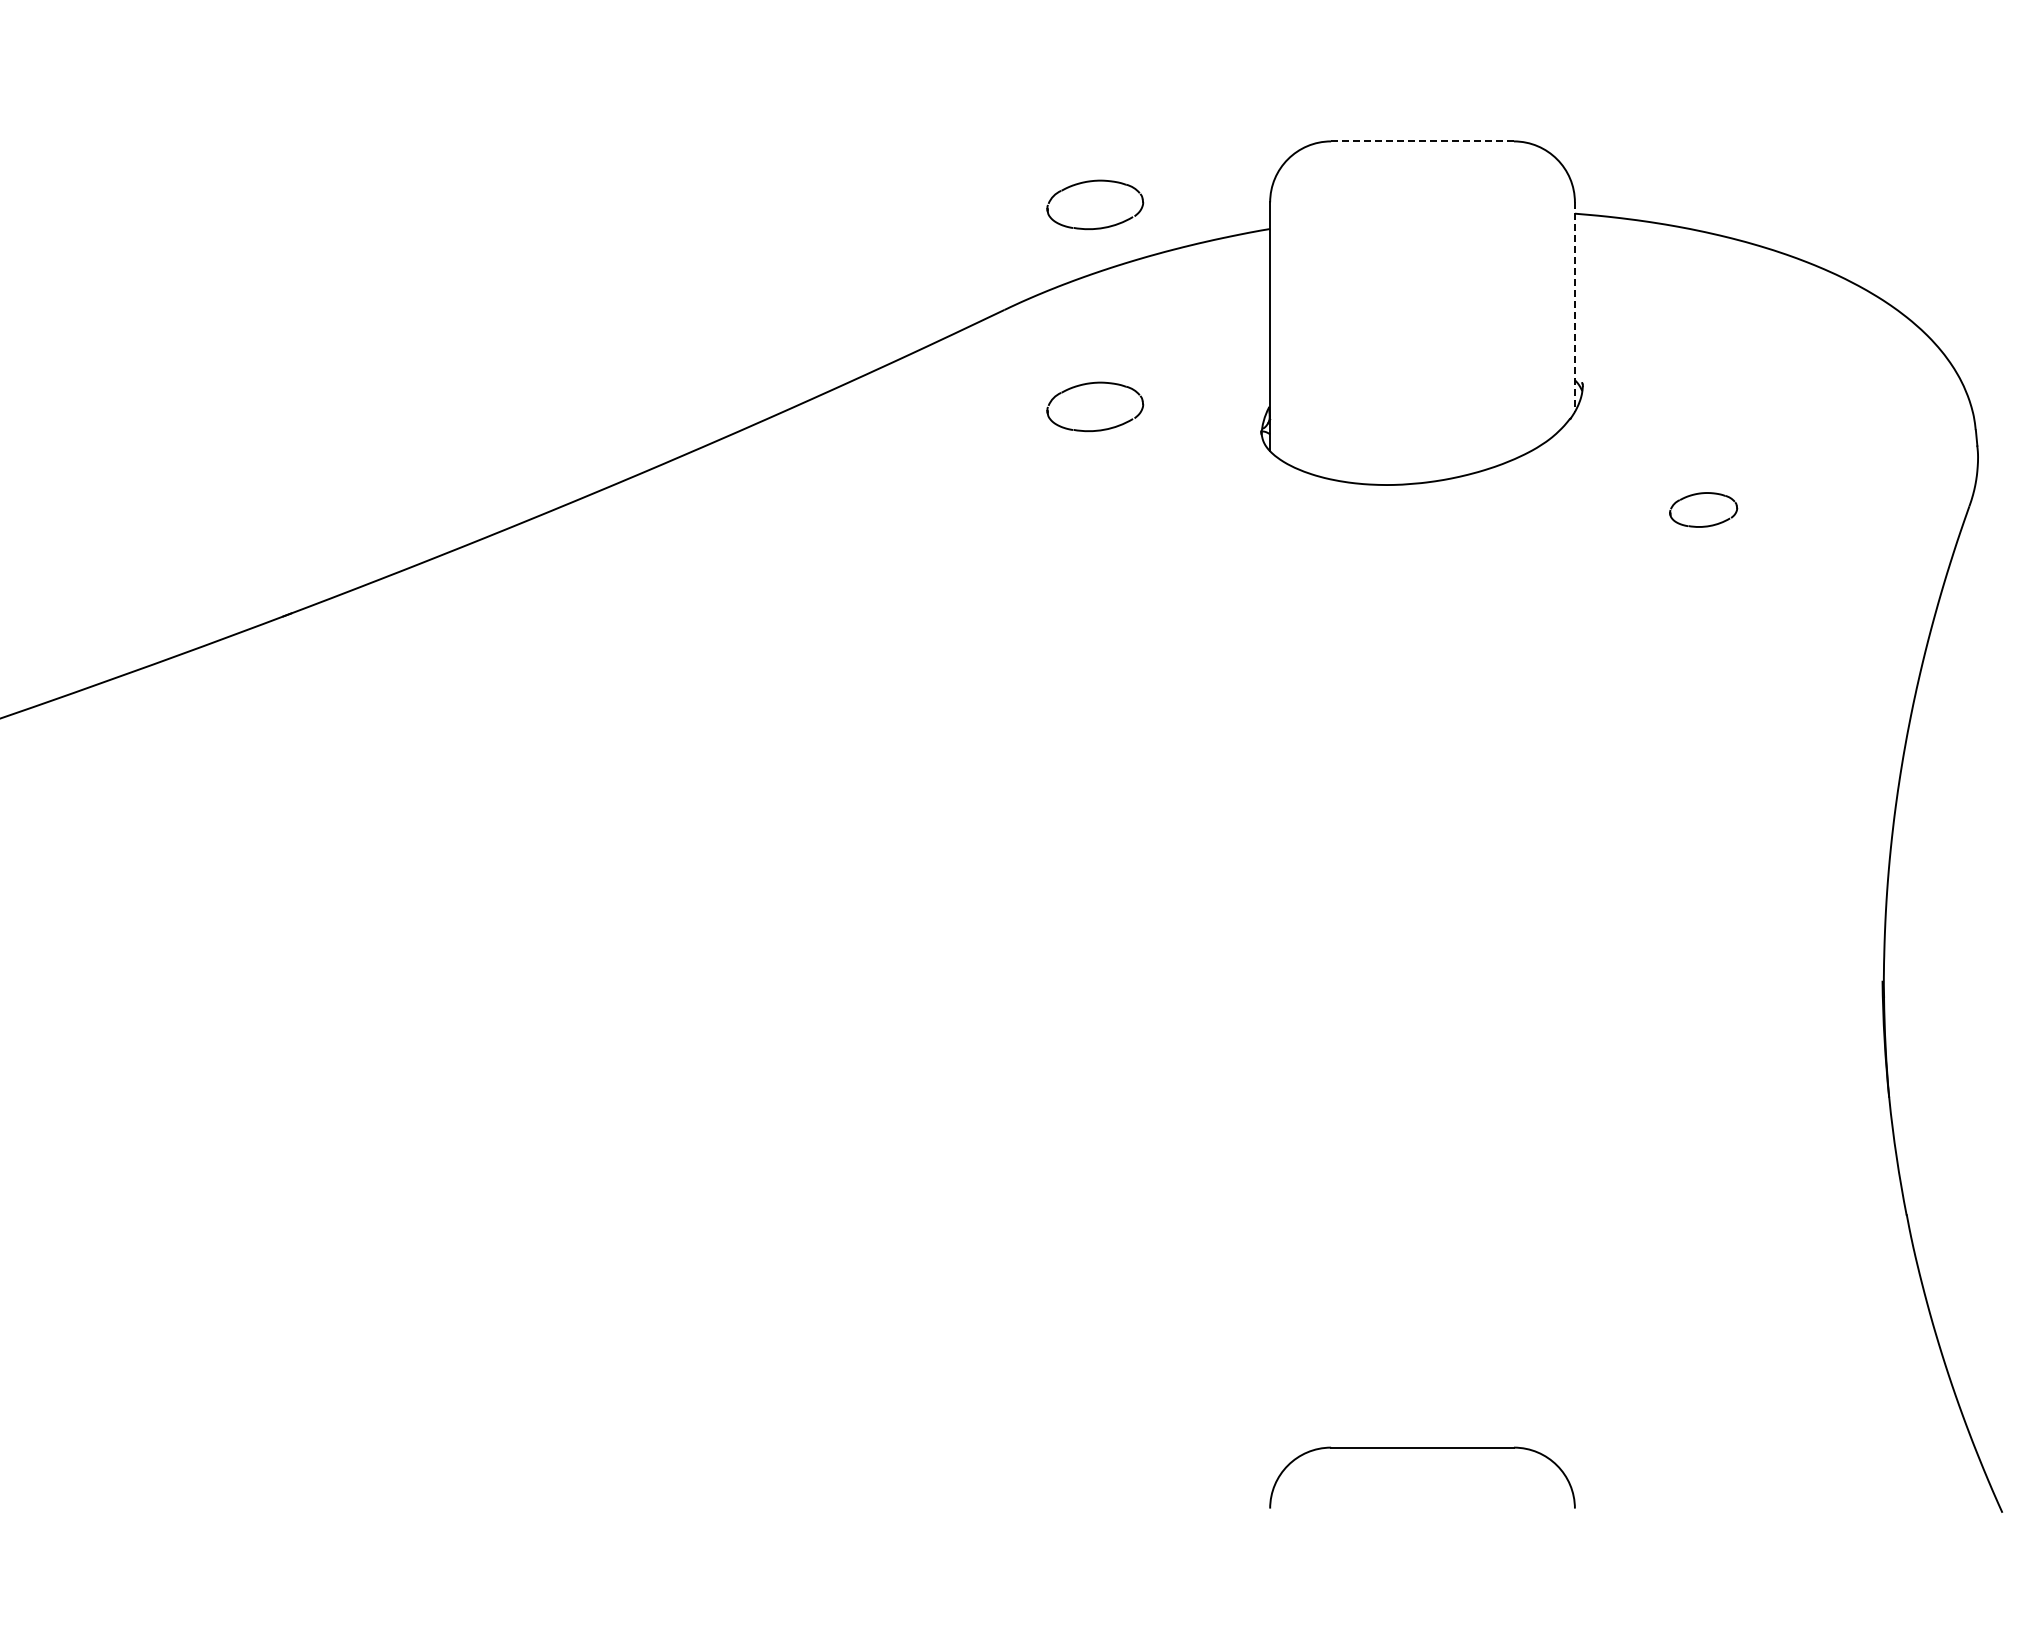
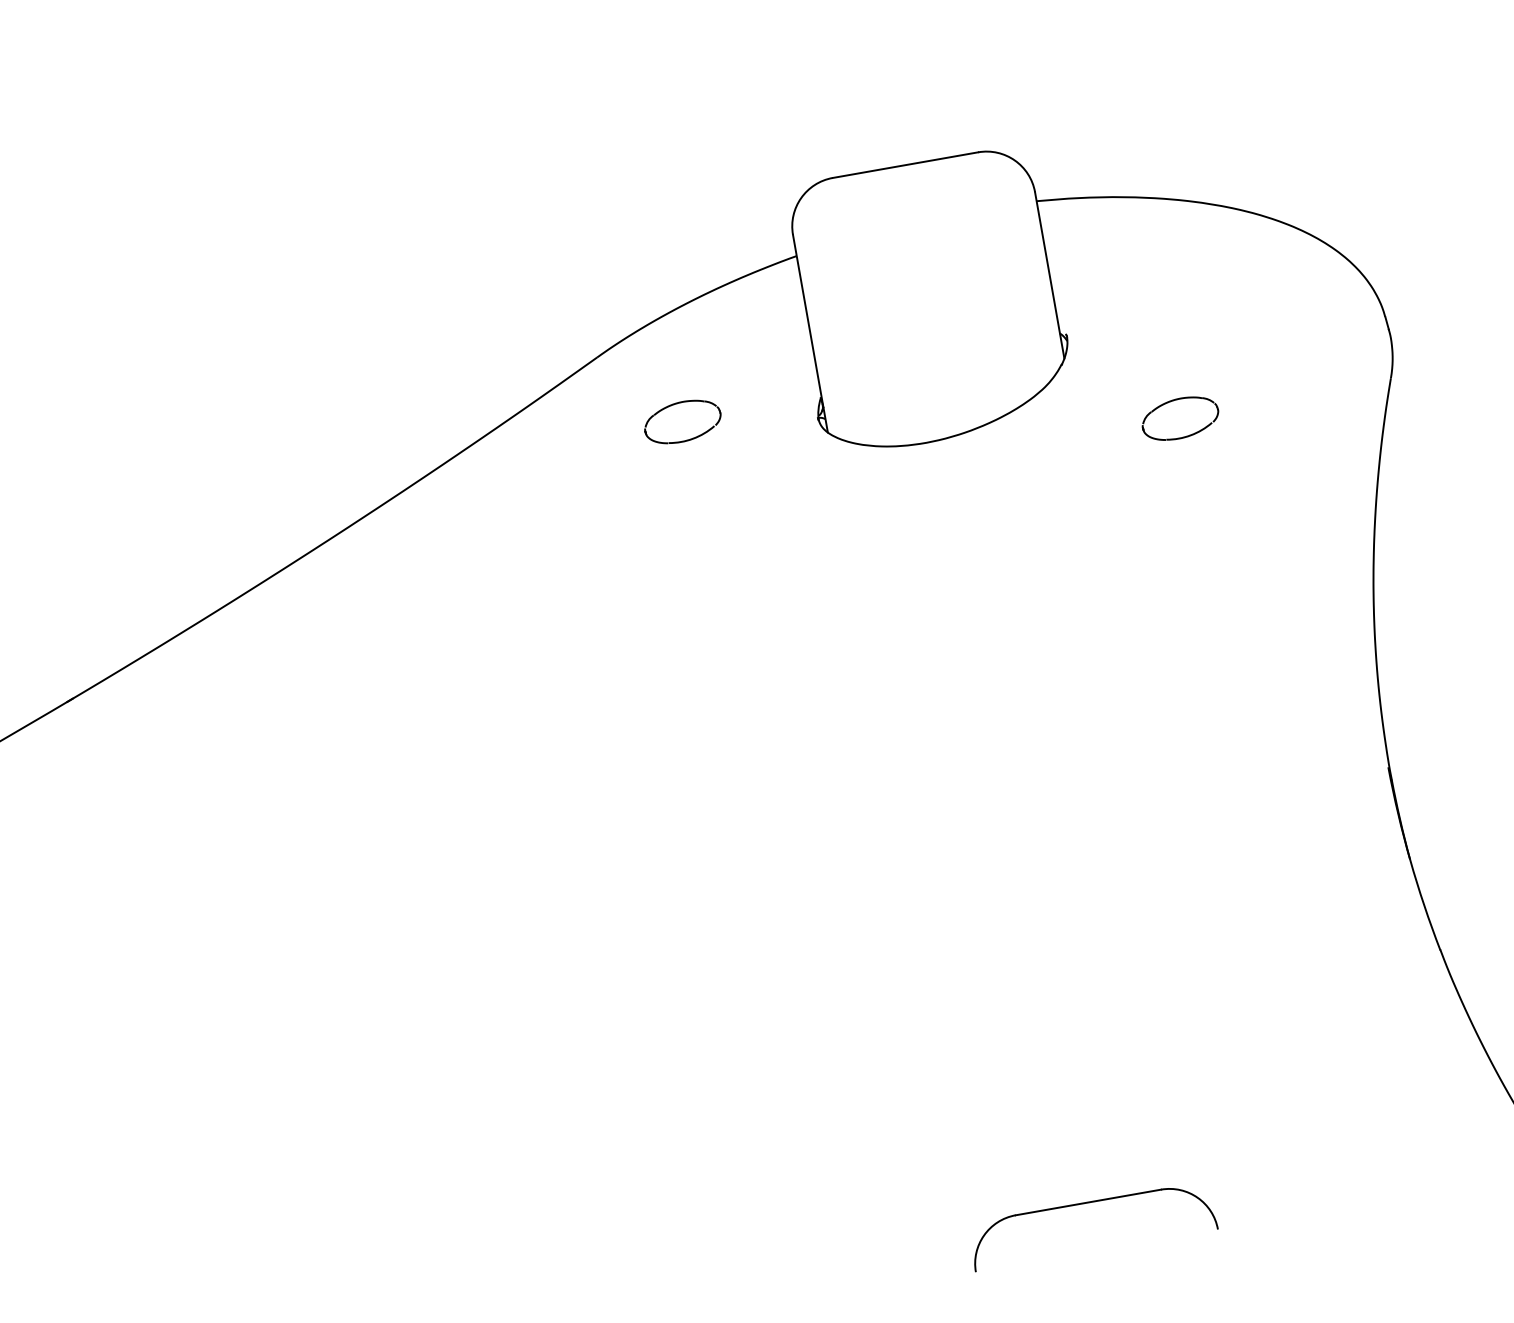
line: (1422, 141) -> (905, 165), dashed -> solid
part: (1095, 204) -> (654, 261), removed
line: (1574, 307) -> (1049, 275), dashed -> solid
part: (1703, 509) -> (1180, 418), size x1.43

